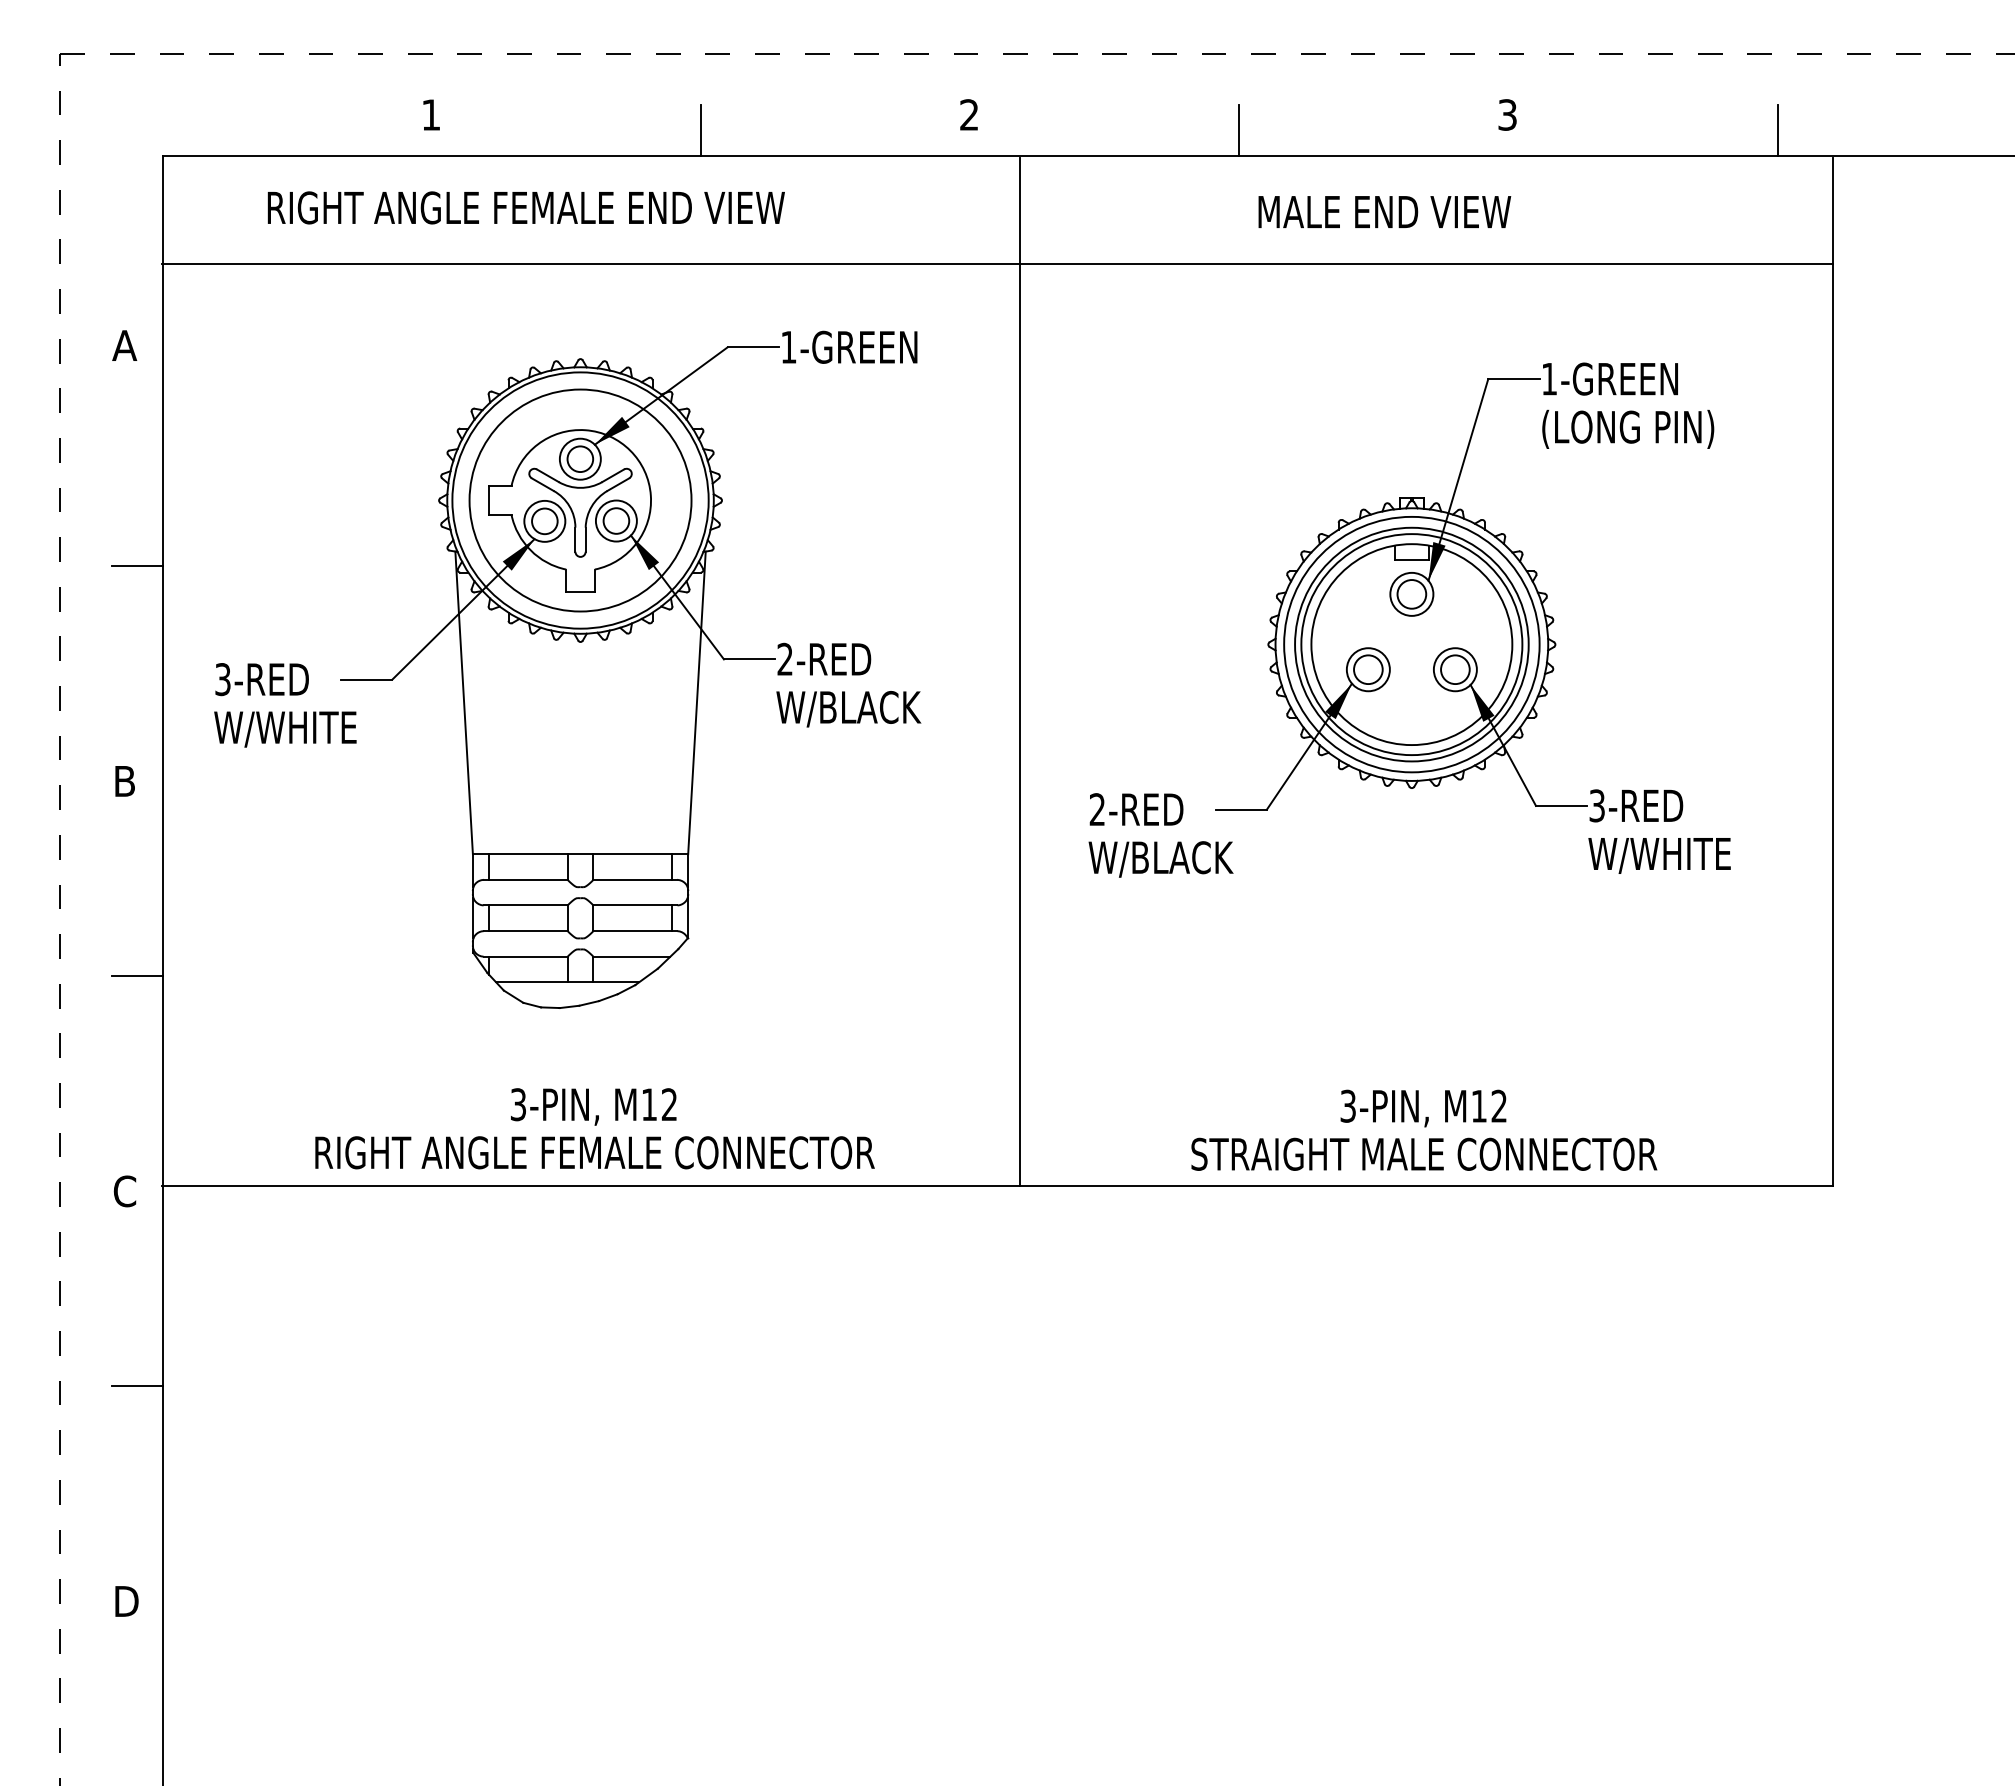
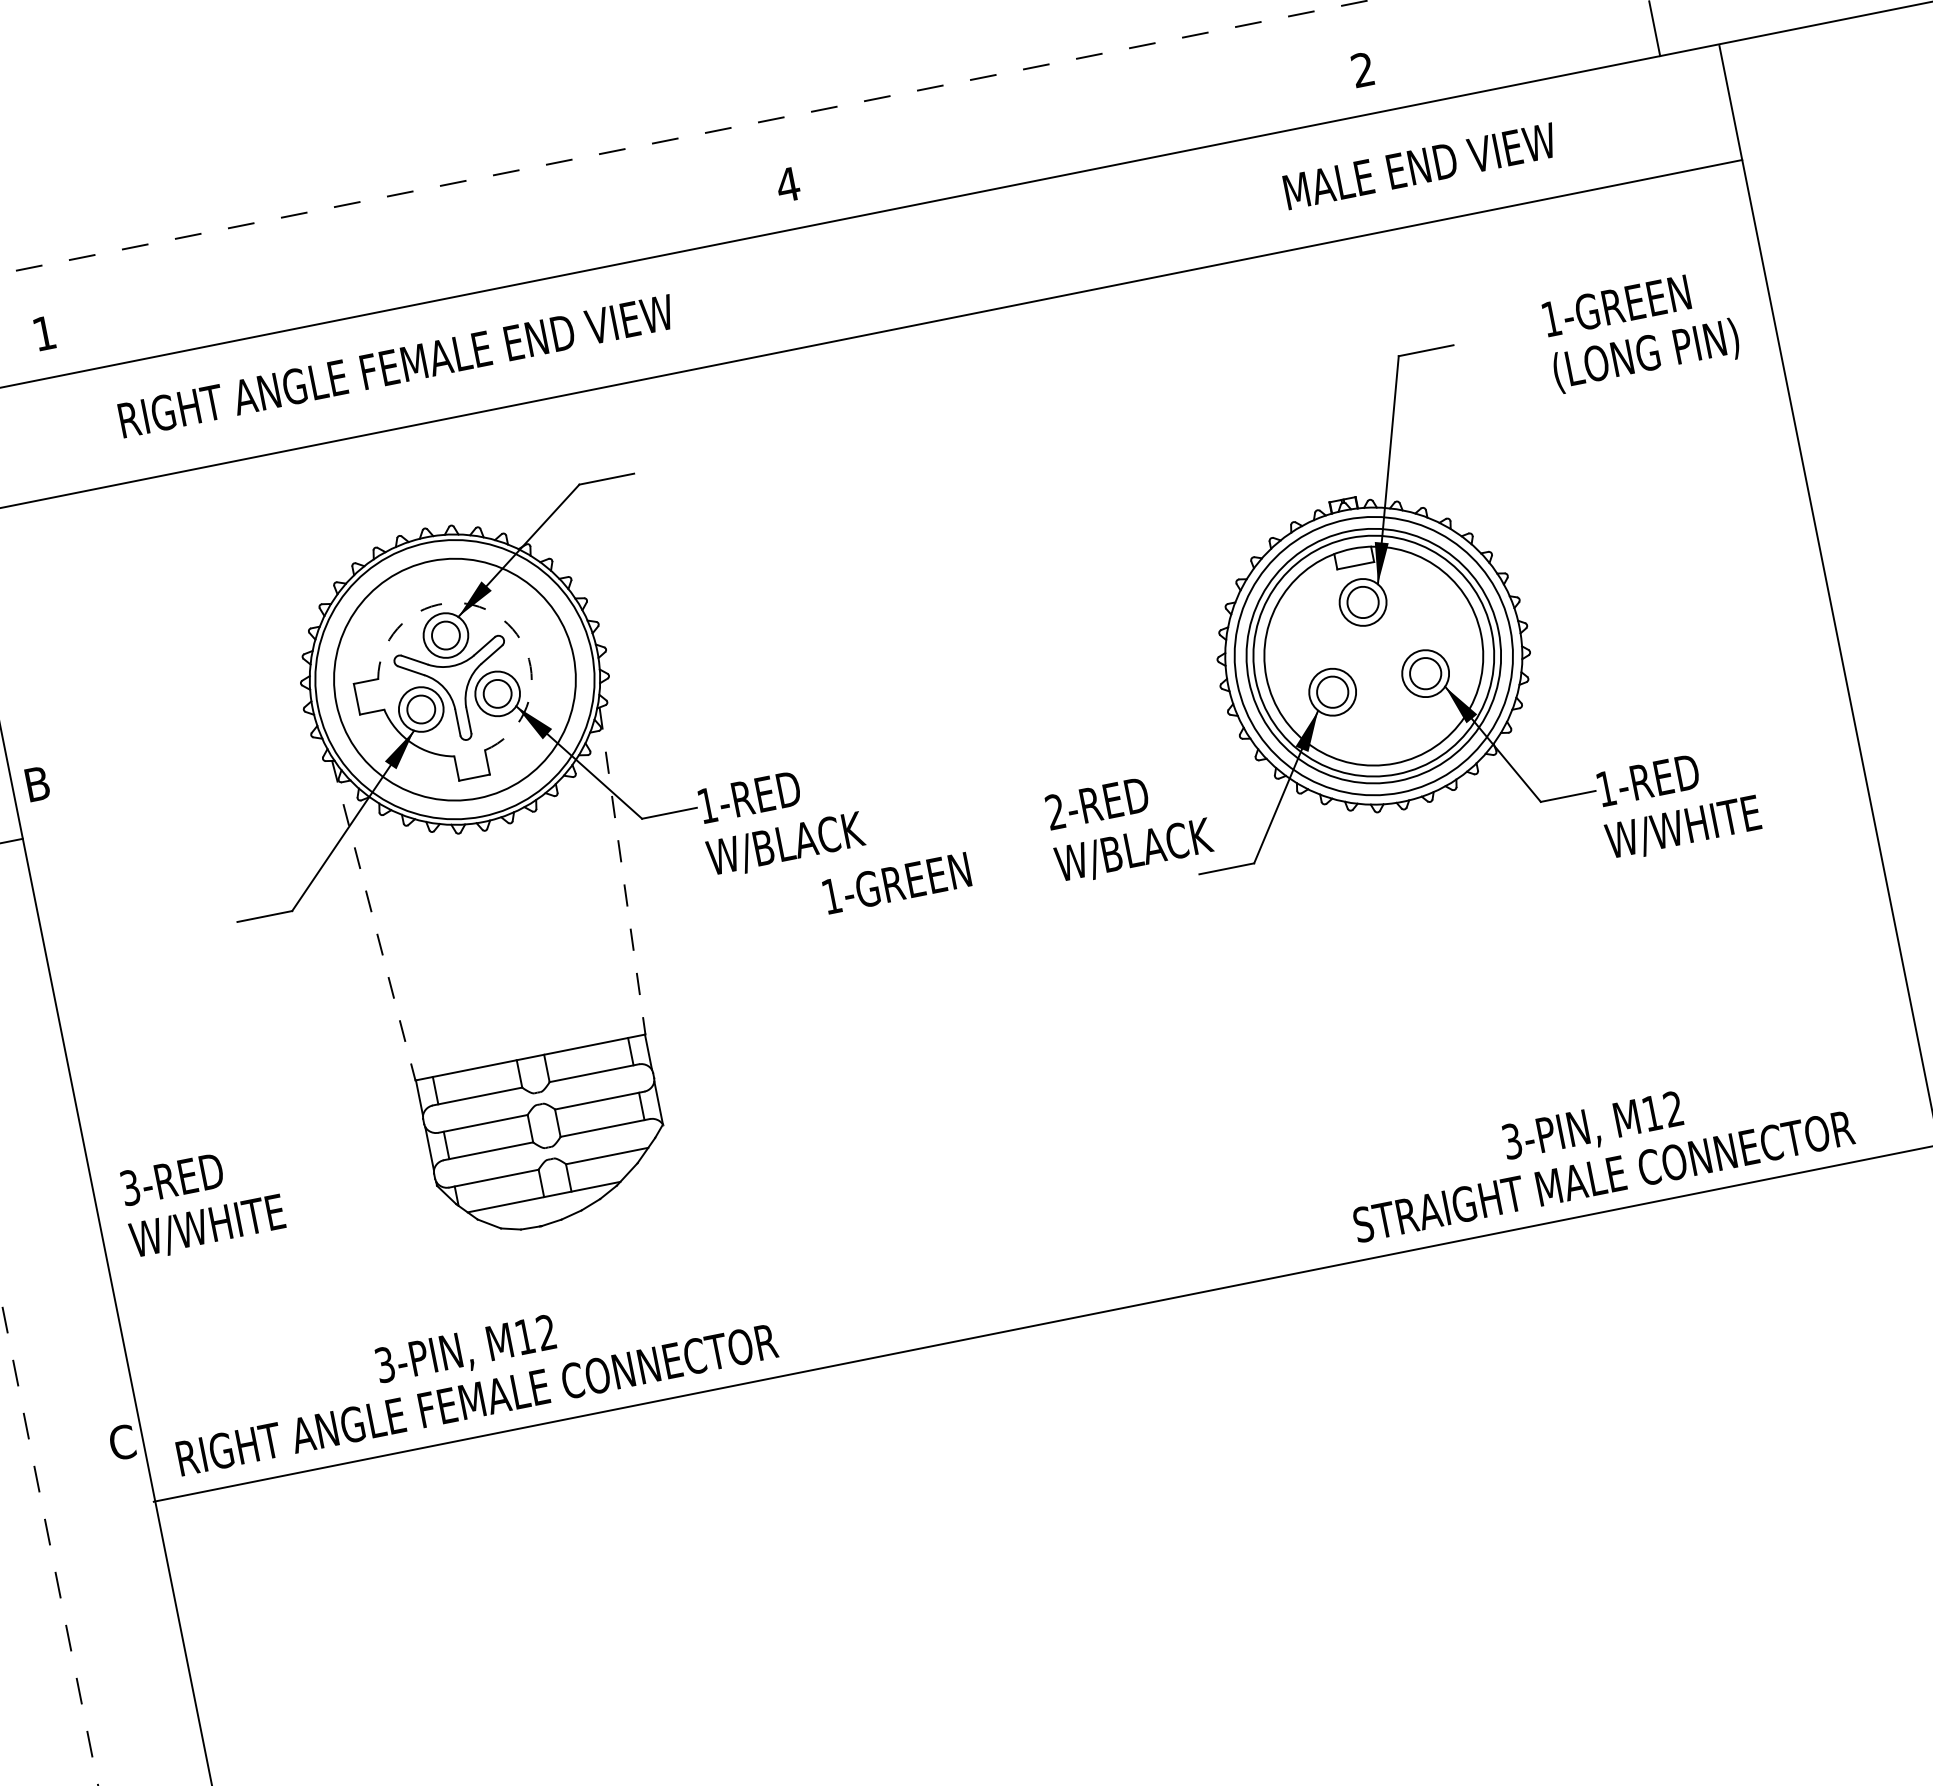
text: (431, 114) -> (44, 332), moved
text: (969, 114) -> (788, 184), 2 -> 4
text: (1507, 114) -> (1362, 69), 3 -> 2
line: (701, 130) -> (505, 258), removed
line: (1239, 130) -> (1079, 143), removed
text: (525, 207) -> (395, 365), moved
text: (1384, 211) -> (1419, 165), moved
text: (849, 346) -> (896, 882), moved
text: (1628, 405) -> (1641, 330), moved
arc: (630, 450) -> (497, 615), solid -> dashed
text: (784, 658) -> (706, 804), 2-RED -> 1-RED
line: (1019, 671) -> (960, 768), removed
line: (464, 702) -> (374, 920), solid -> dashed
line: (696, 702) -> (621, 870), solid -> dashed
text: (285, 705) -> (202, 1202), moved
text: (124, 781) -> (37, 784), moved
text: (1596, 805) -> (1605, 788), 3-RED -> 1-RED
text: (1160, 835) -> (1128, 826), moved
line: (136, 976) -> (82, 1282), removed
text: (594, 1128) -> (471, 1373), moved
text: (1424, 1129) -> (1598, 1149), moved
text: (124, 1191) -> (121, 1442), moved
line: (136, 1386) -> (169, 1720), removed

